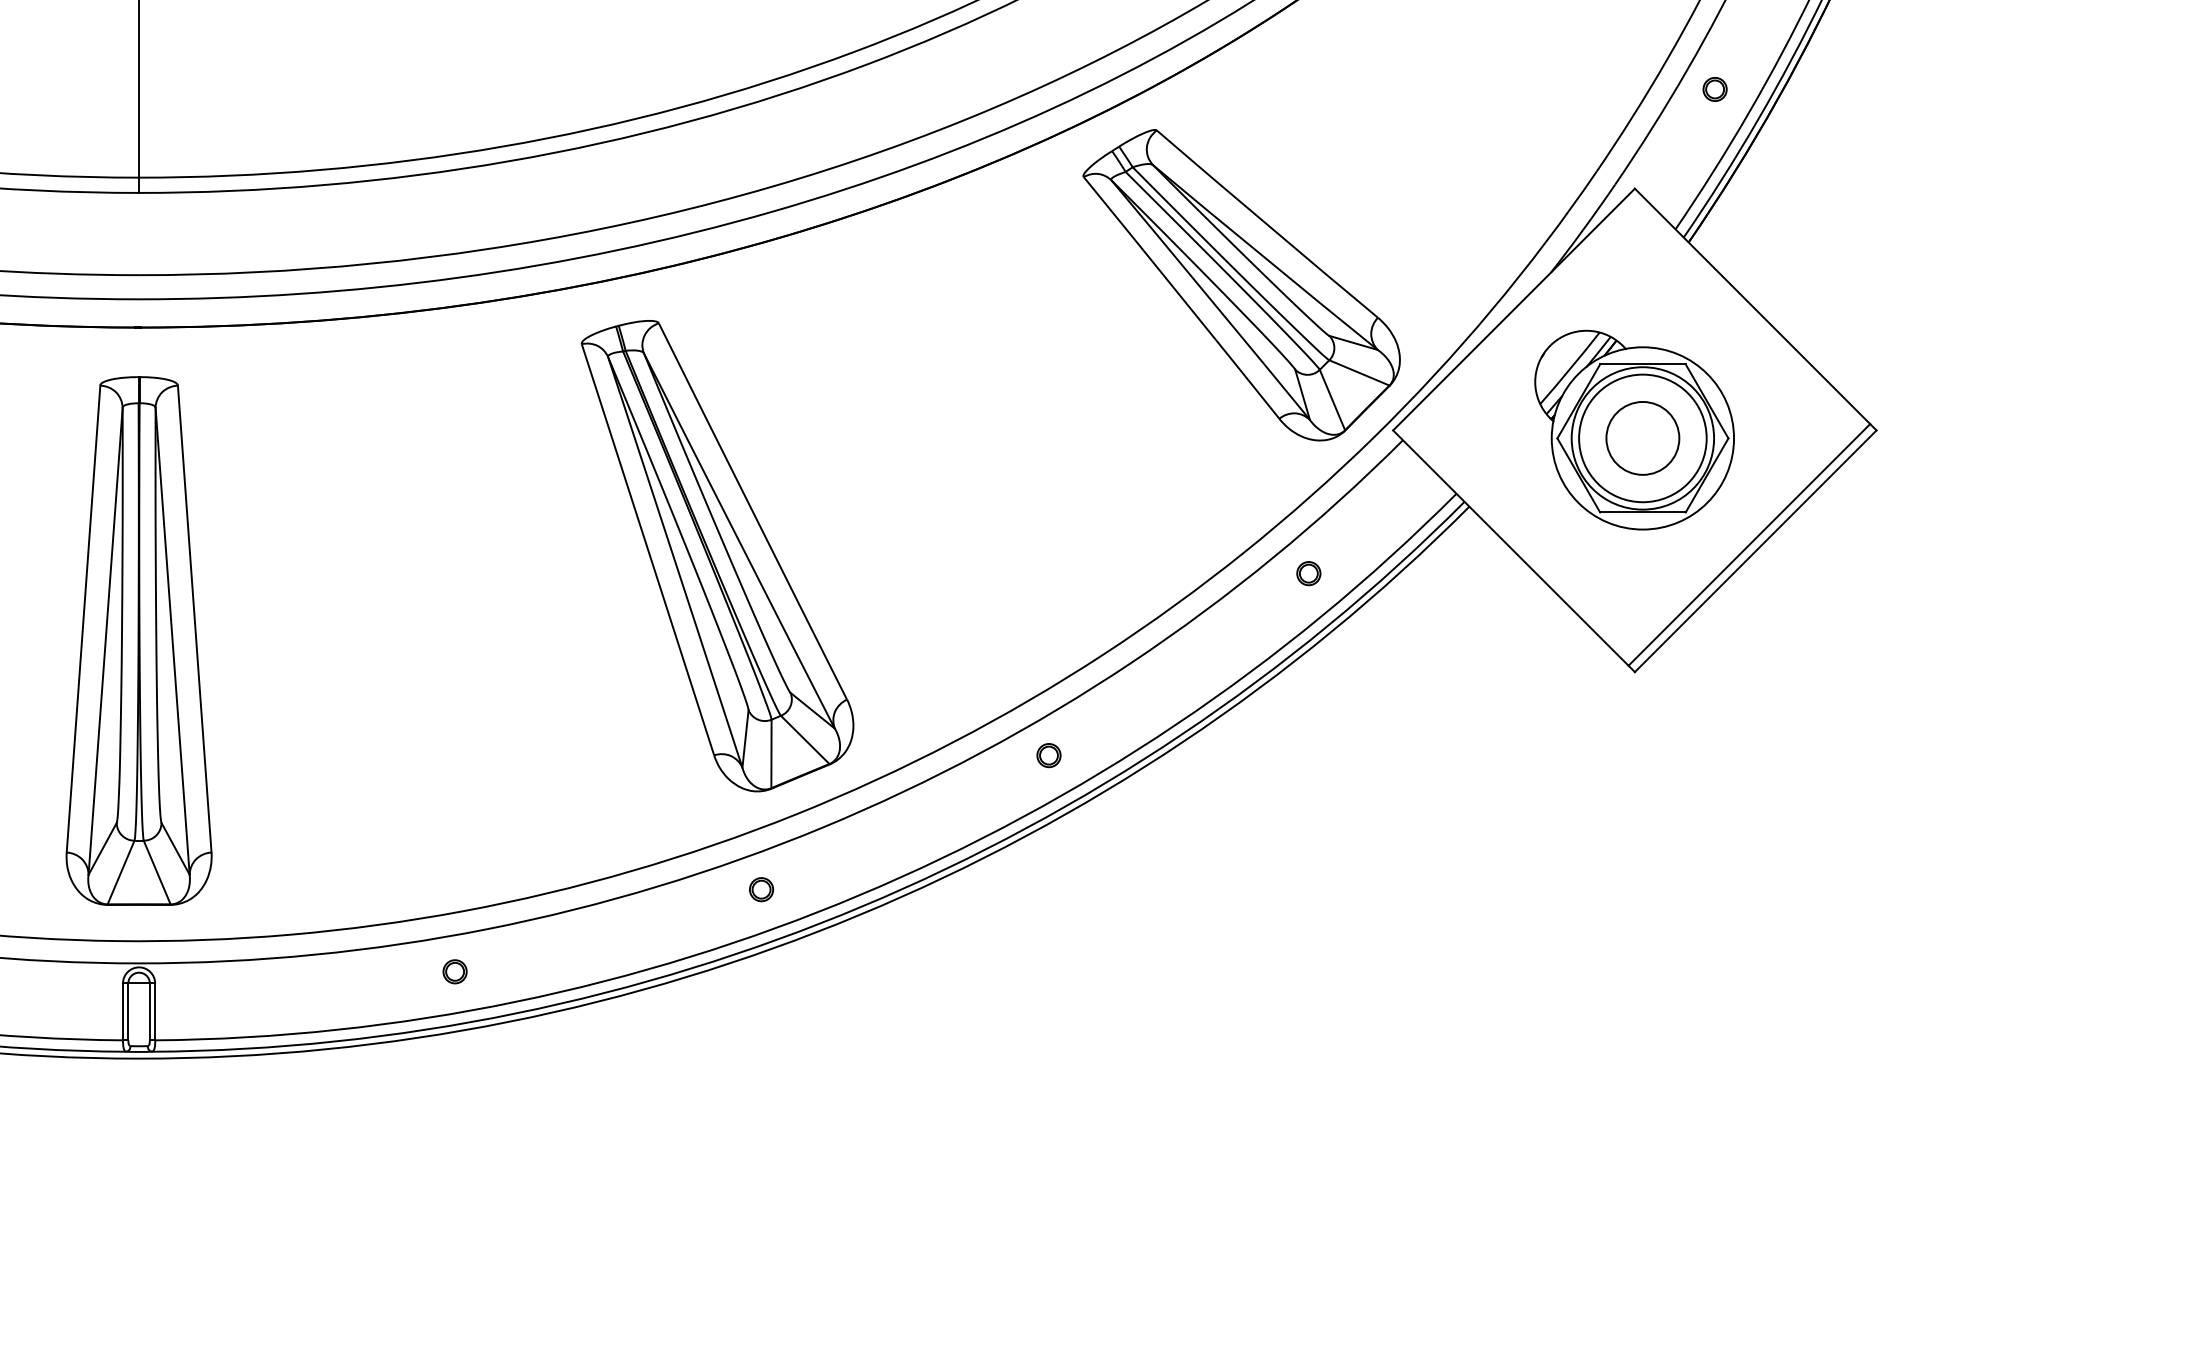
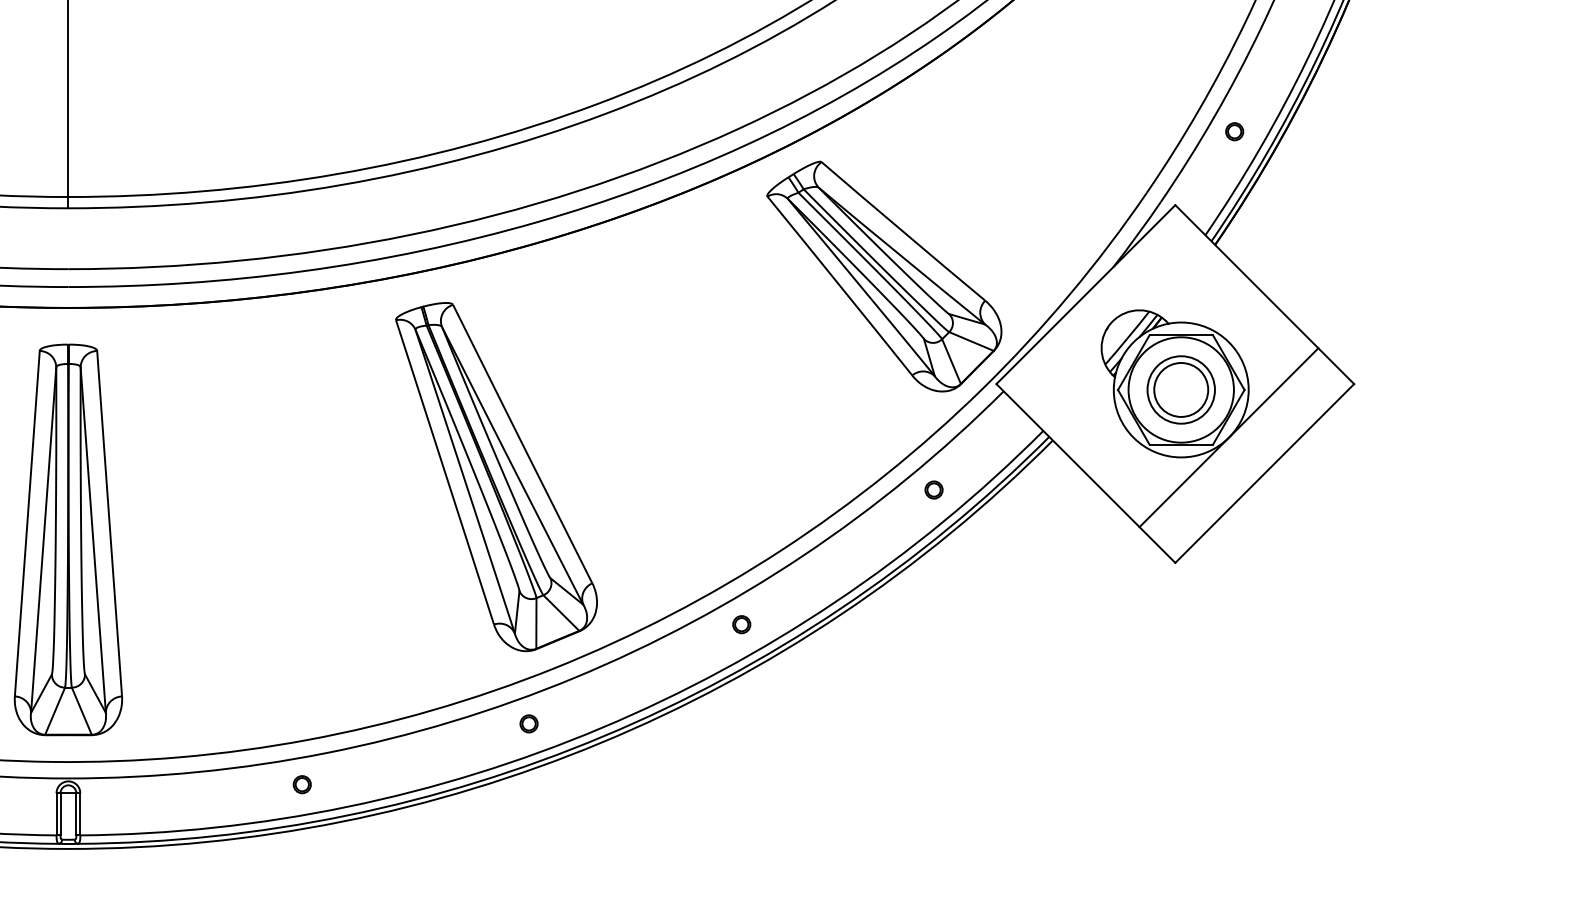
circle: (1642, 438) -> (1180, 390), size x0.71
line: (1749, 544) -> (1229, 437), moved

